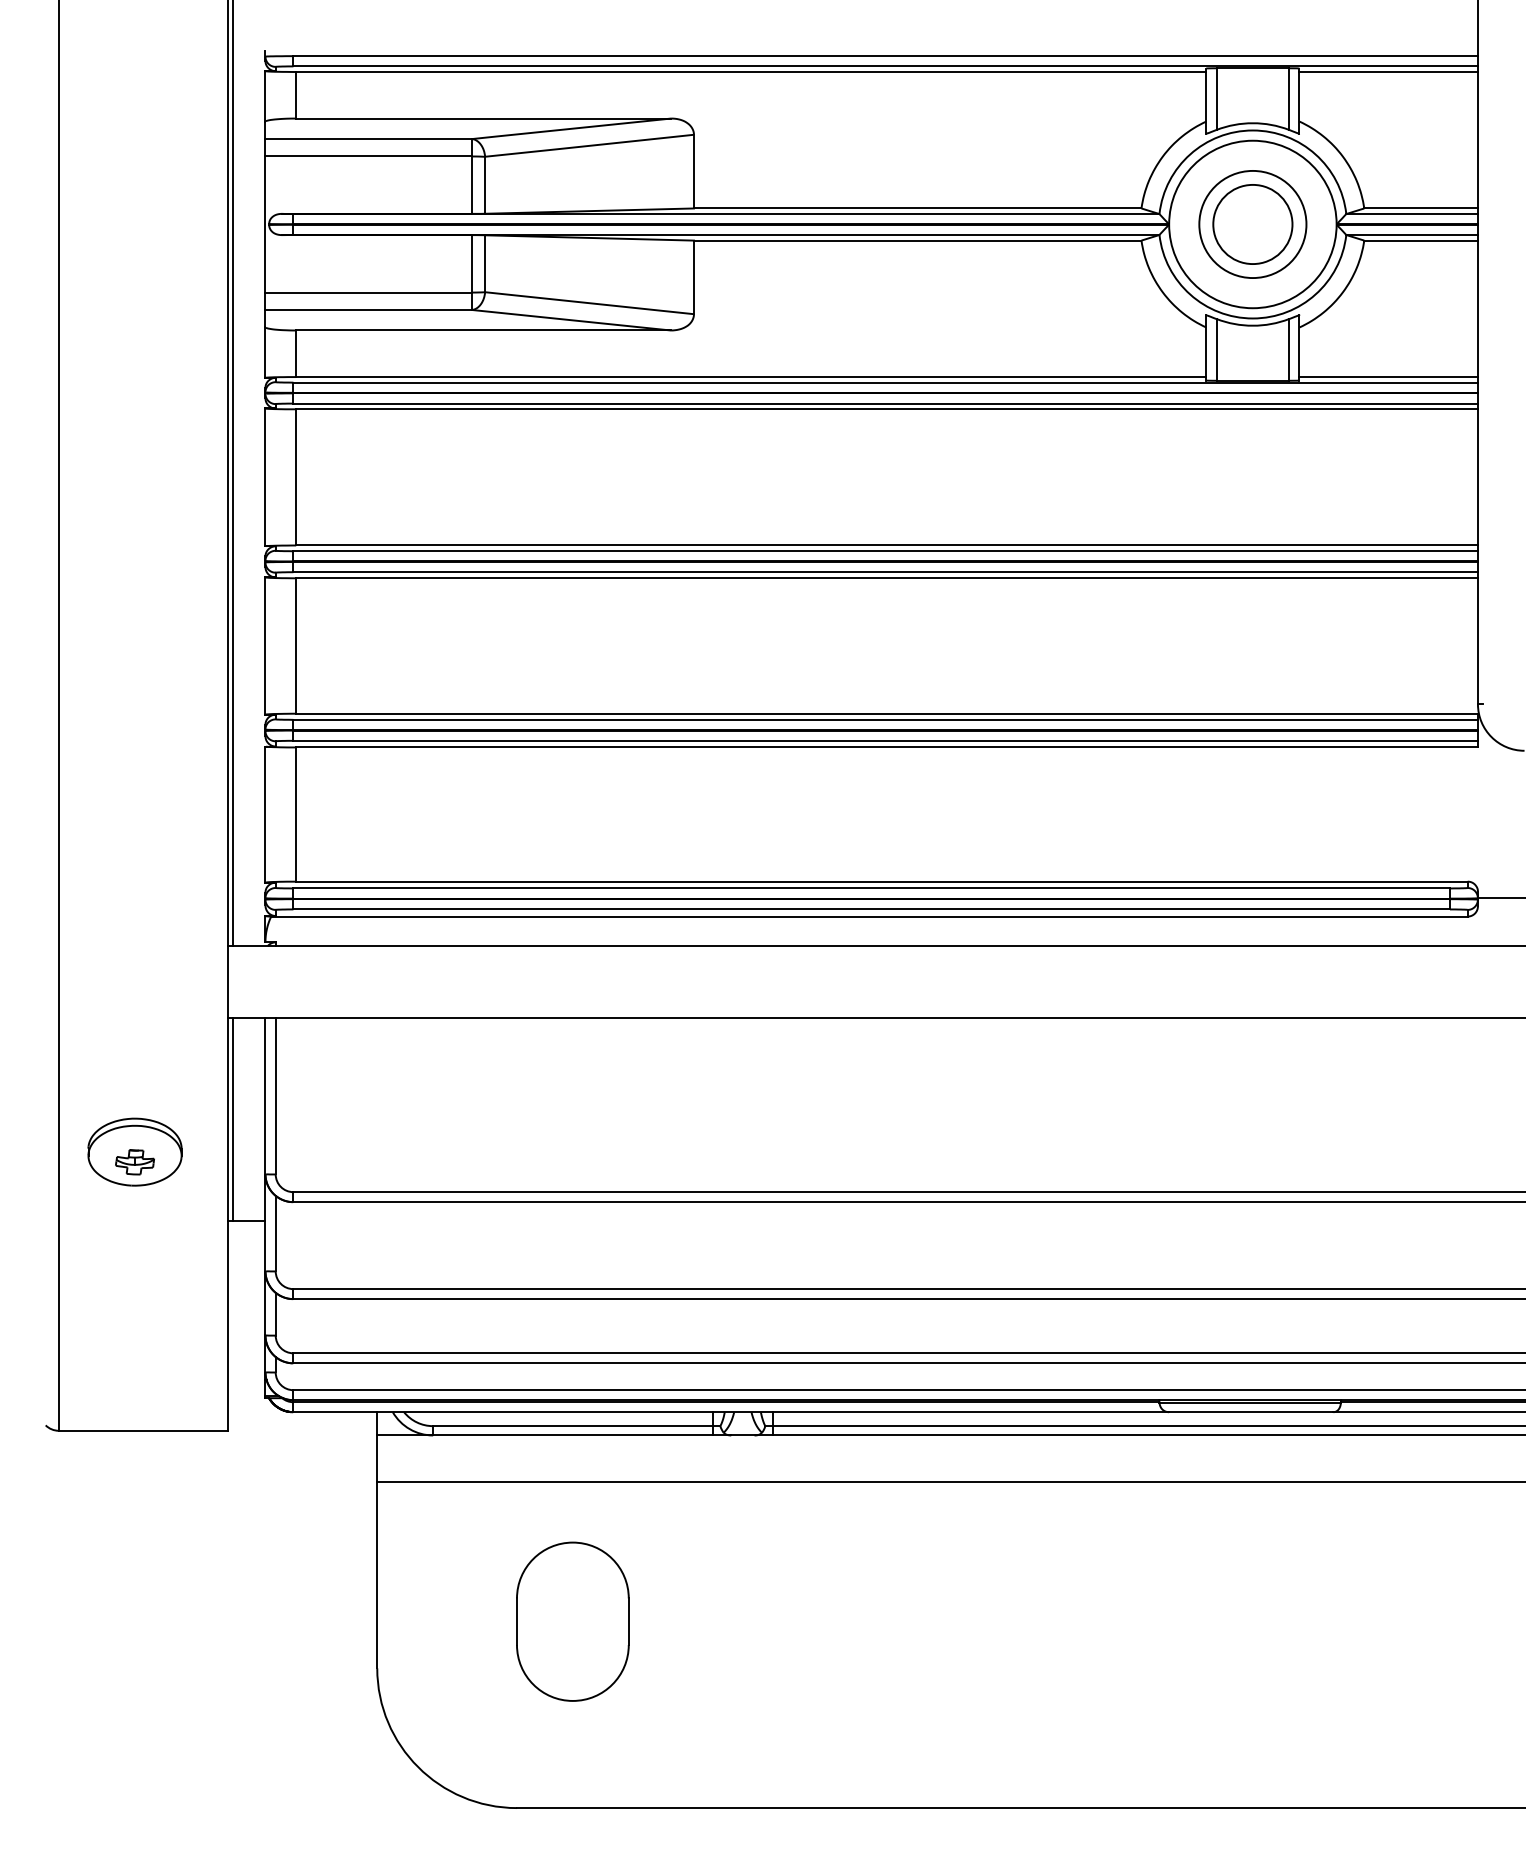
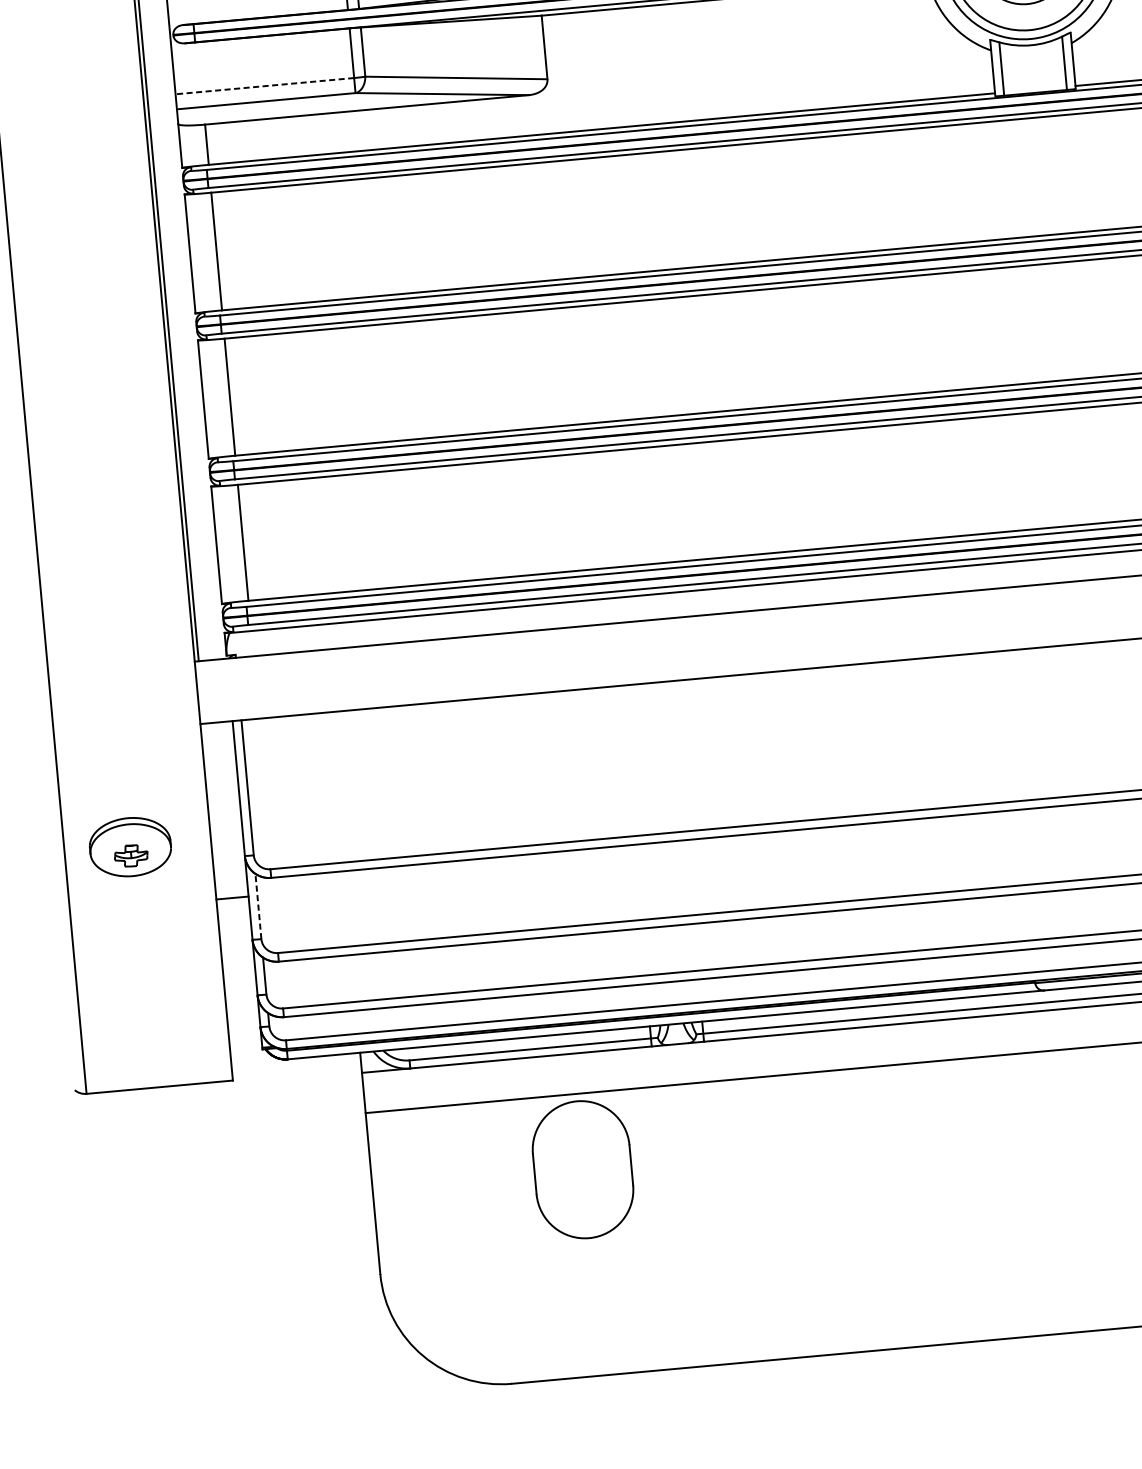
line: (368, 292) -> (264, 86), solid -> dashed
line: (232, 1119) -> (212, 811), removed
line: (275, 1233) -> (258, 906), solid -> dashed
part: (572, 1621) -> (582, 1169), moved

